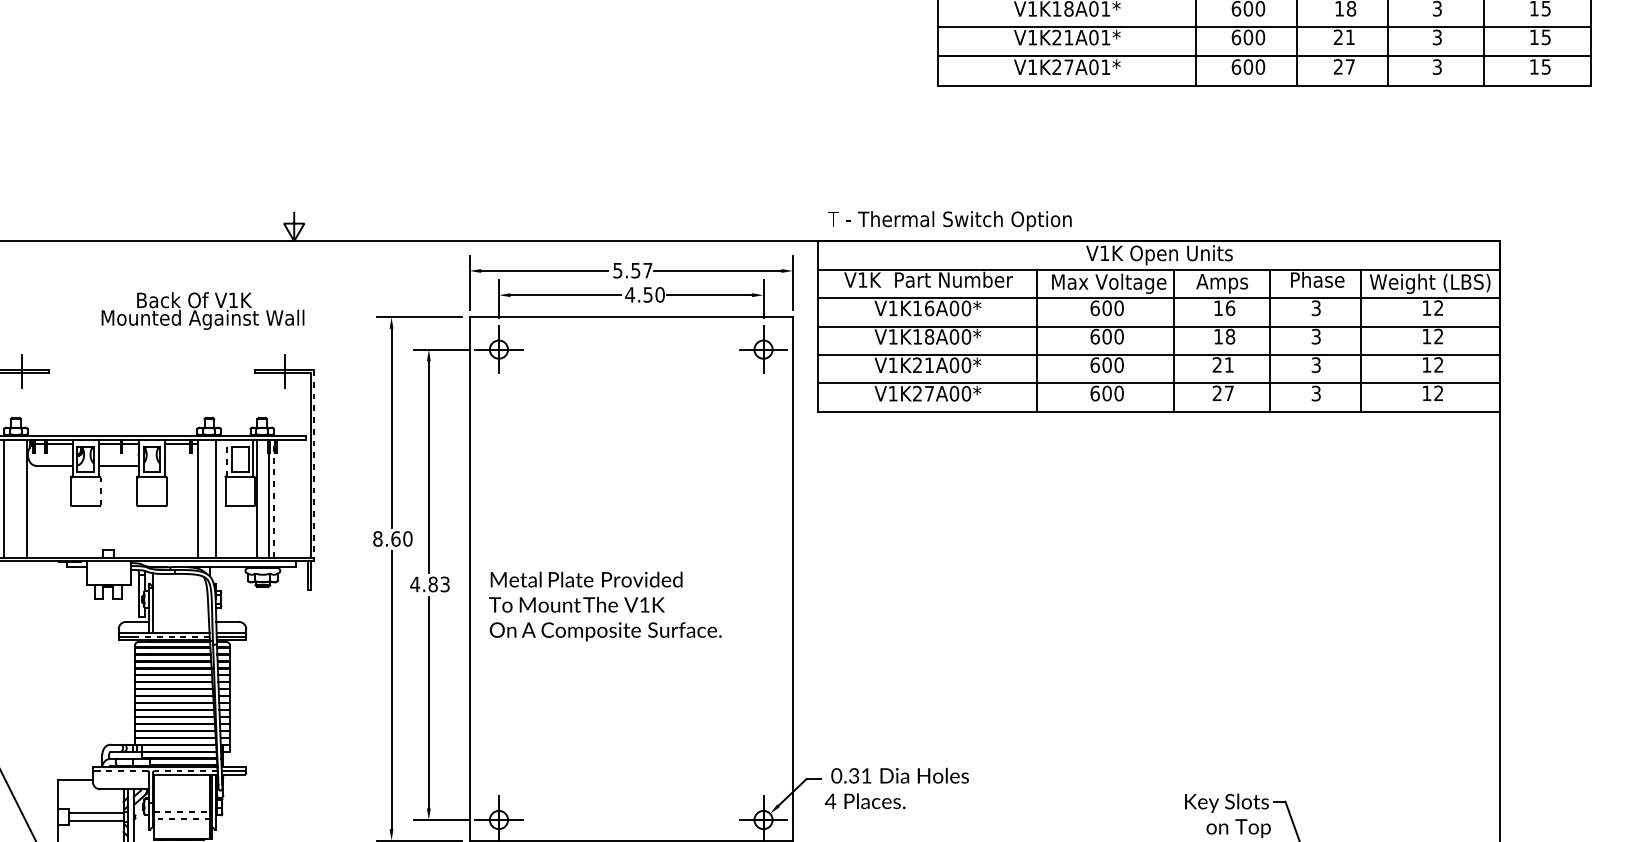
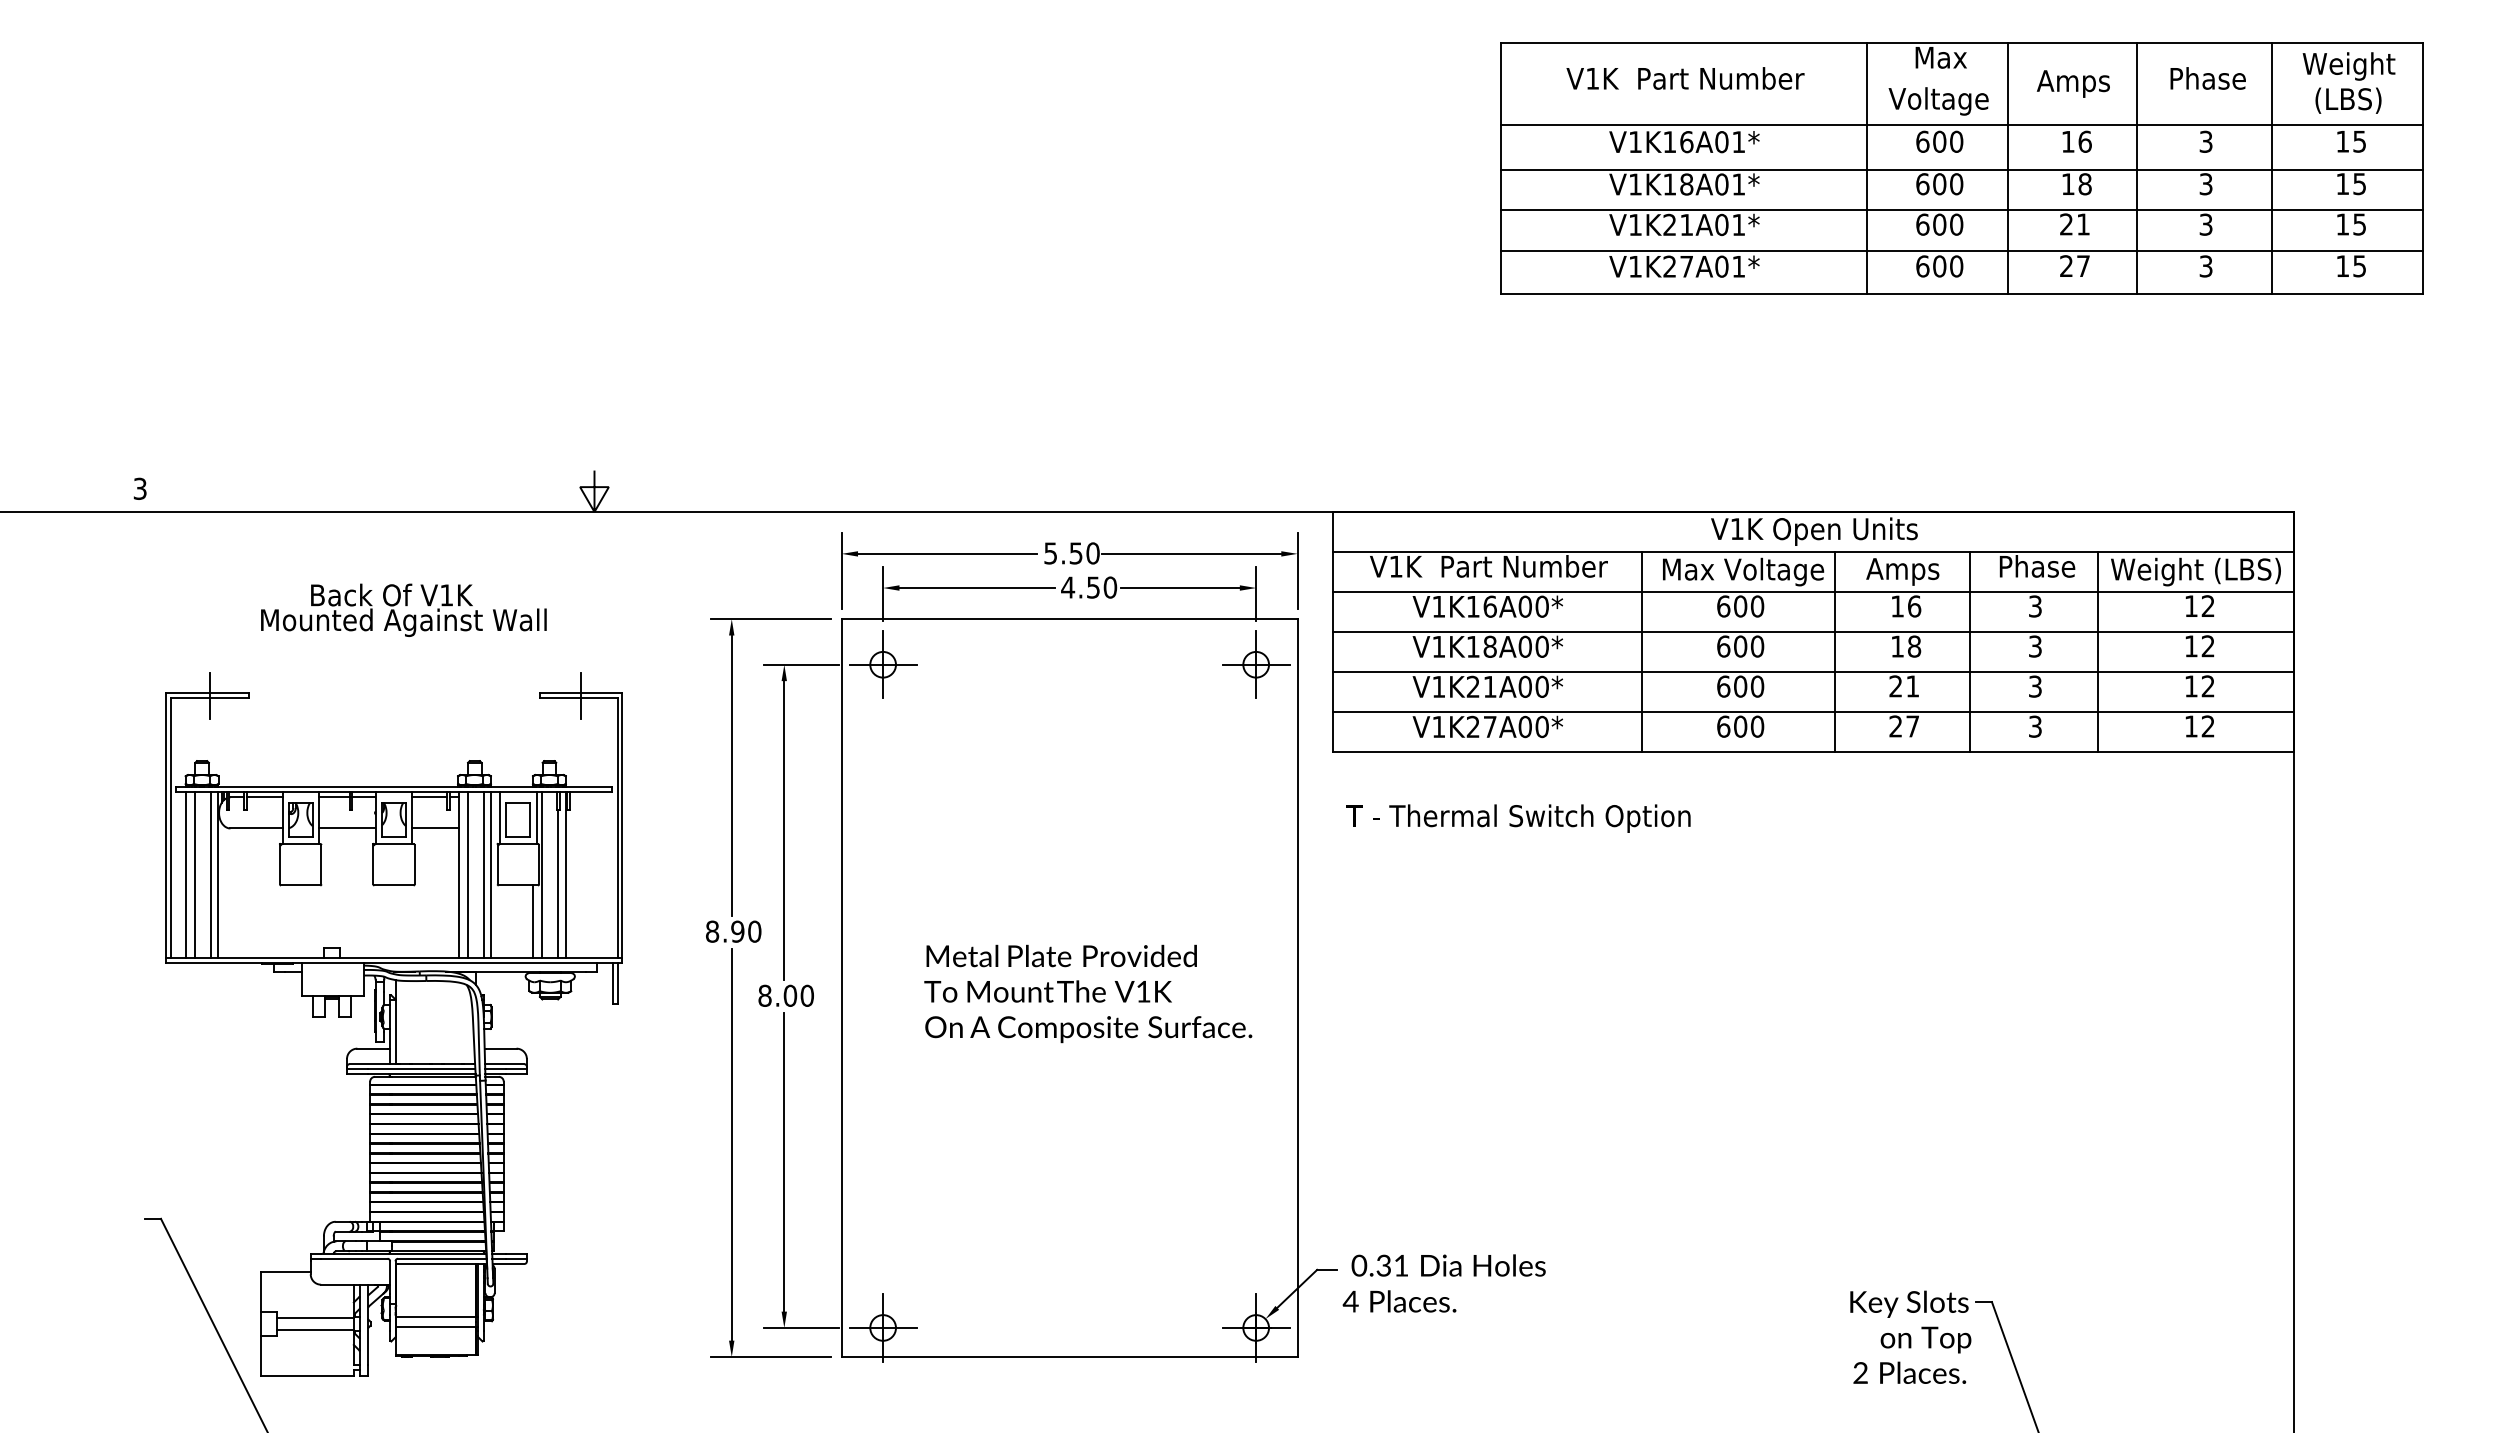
text: (949, 221) -> (1518, 818), moved
text: (647, 270) -> (1092, 553), 5.57 -> 5.50
text: (202, 310) -> (403, 609), moved
line: (227, 458) -> (500, 818), dashed -> solid
line: (314, 464) -> (622, 826), dashed -> solid
line: (181, 465) -> (435, 828), added
line: (100, 491) -> (321, 864), dashed -> solid
line: (10, 499) -> (194, 875), added
line: (21, 499) -> (210, 875), added
line: (204, 499) -> (467, 875), added
line: (220, 499) -> (490, 875), added
line: (273, 499) -> (565, 875), dashed -> solid
line: (250, 531) -> (533, 921), added
text: (395, 538) -> (737, 931), 8.60 -> 8.90
text: (429, 584) -> (785, 995), 4.83 -> 8.00
text: (605, 606) -> (1088, 993), moved
line: (171, 636) -> (421, 1069), dashed -> solid
line: (123, 770) -> (353, 1258), dashed -> solid
line: (185, 770) -> (441, 1258), dashed -> solid
line: (182, 812) -> (436, 1317), dashed -> solid
line: (181, 818) -> (435, 1326), dashed -> solid

